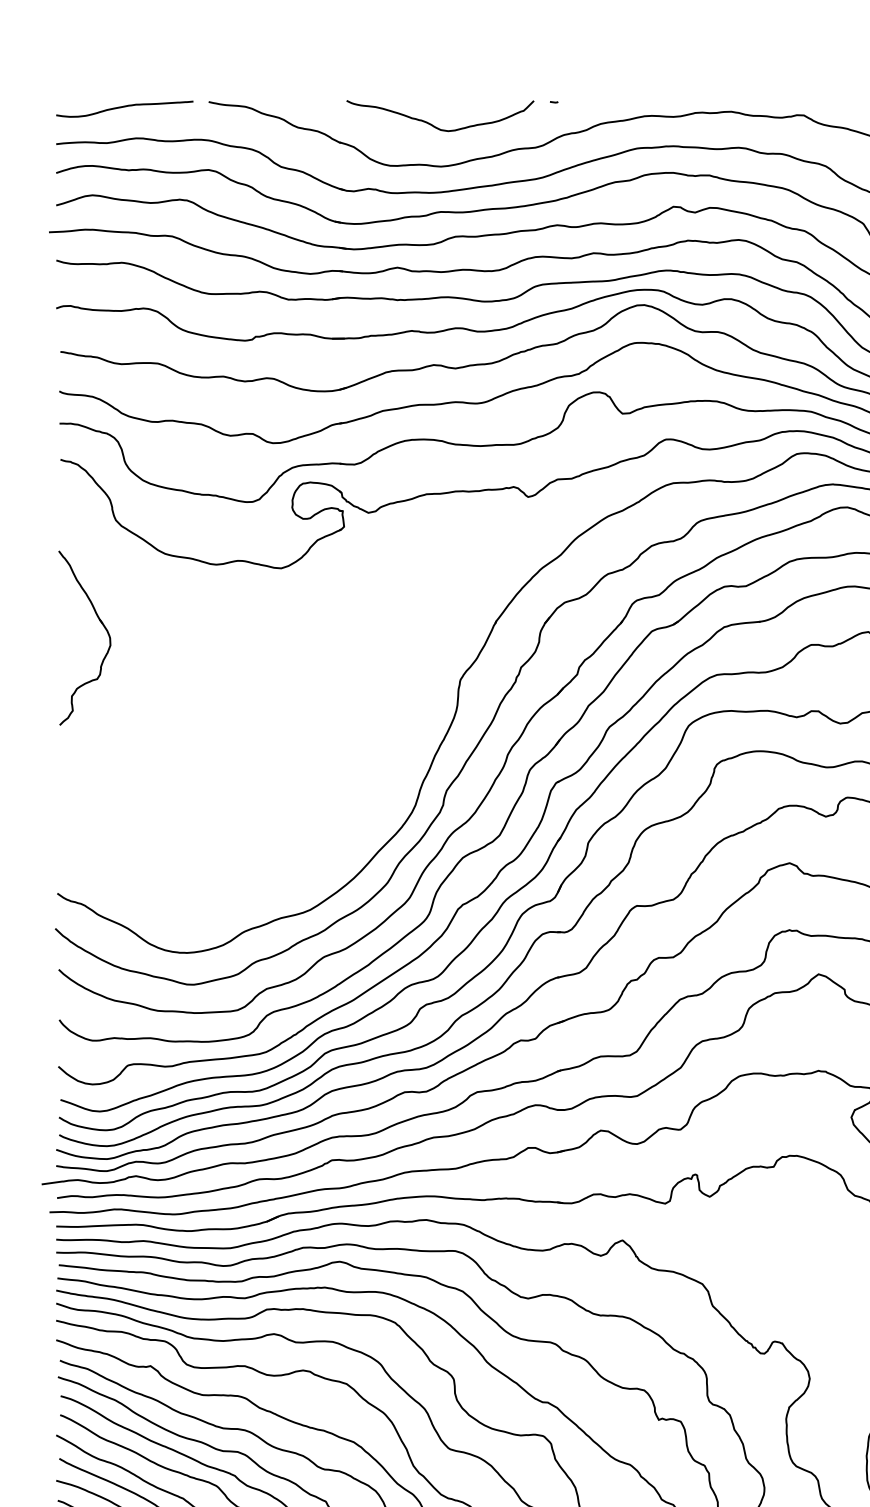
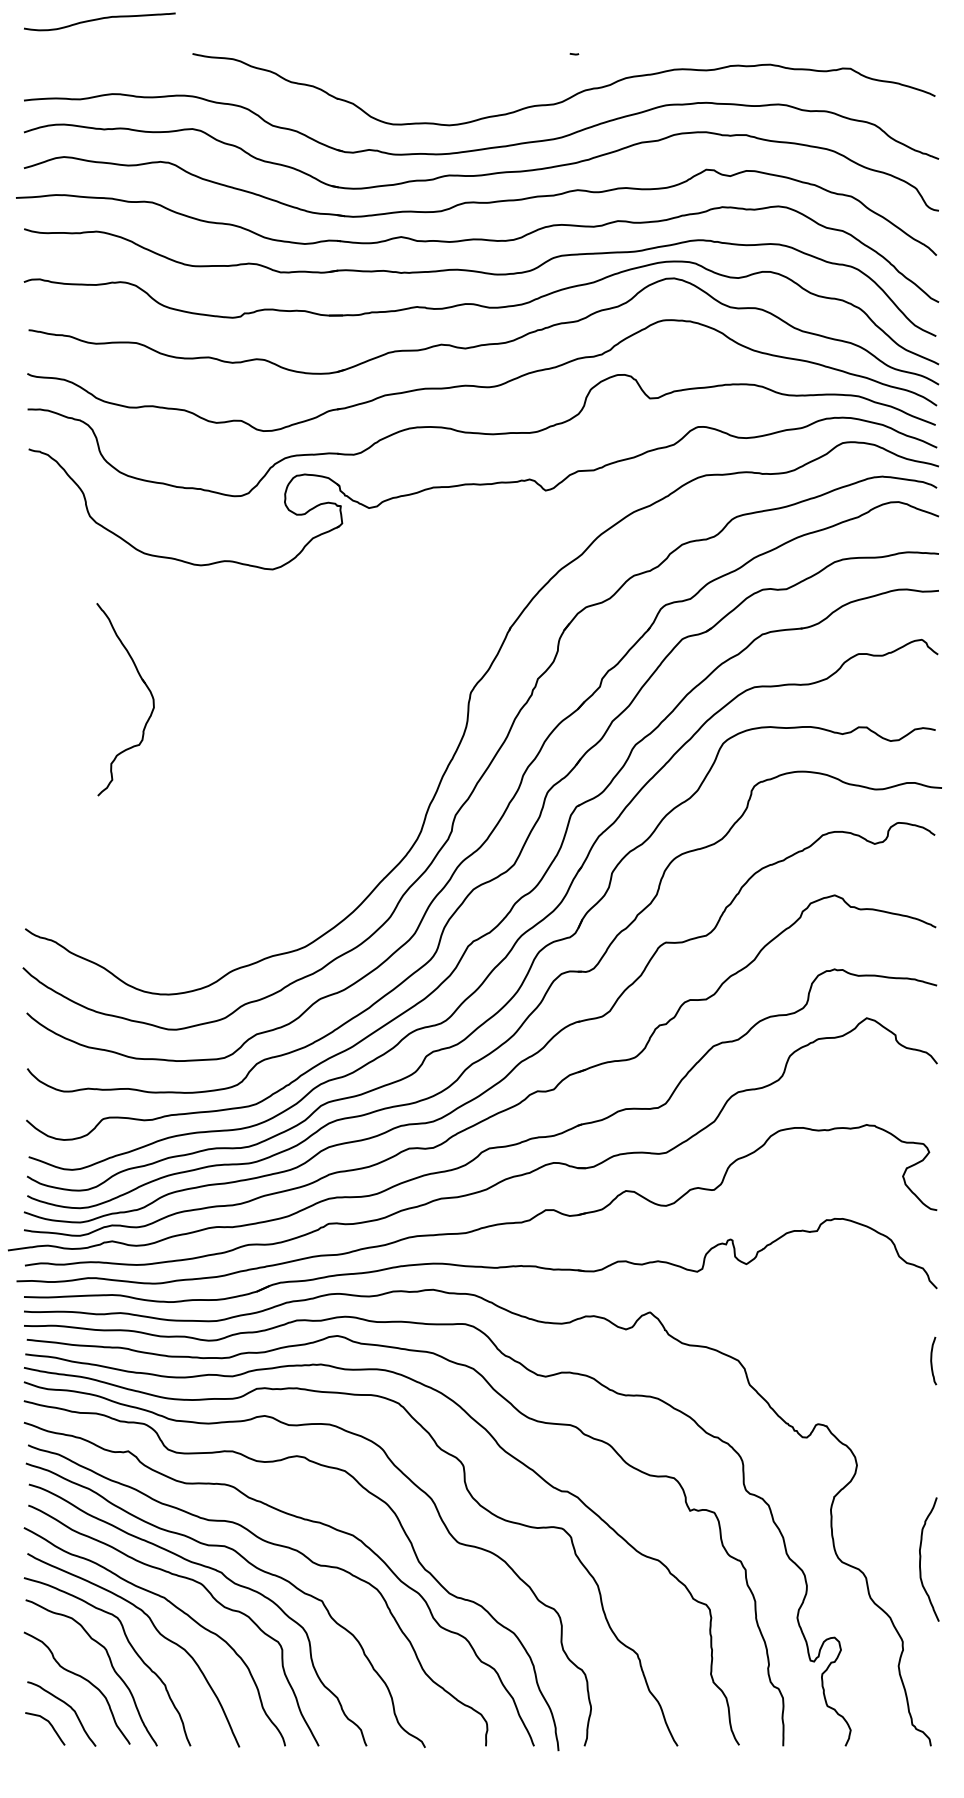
curve: (123, 107) -> (98, 20), moved
curve: (433, 125) -> (441, 79), removed
part: (101, 623) -> (143, 683), moved

